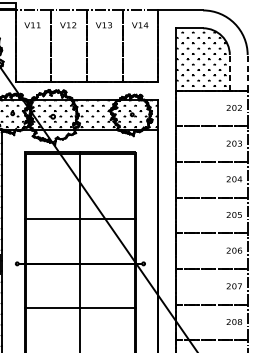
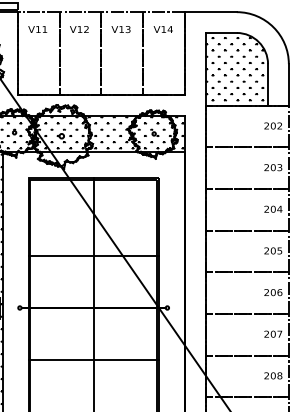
line: (230, 73) -> (268, 85), dashed -> solid
line: (247, 73) -> (288, 85), dashed -> solid

